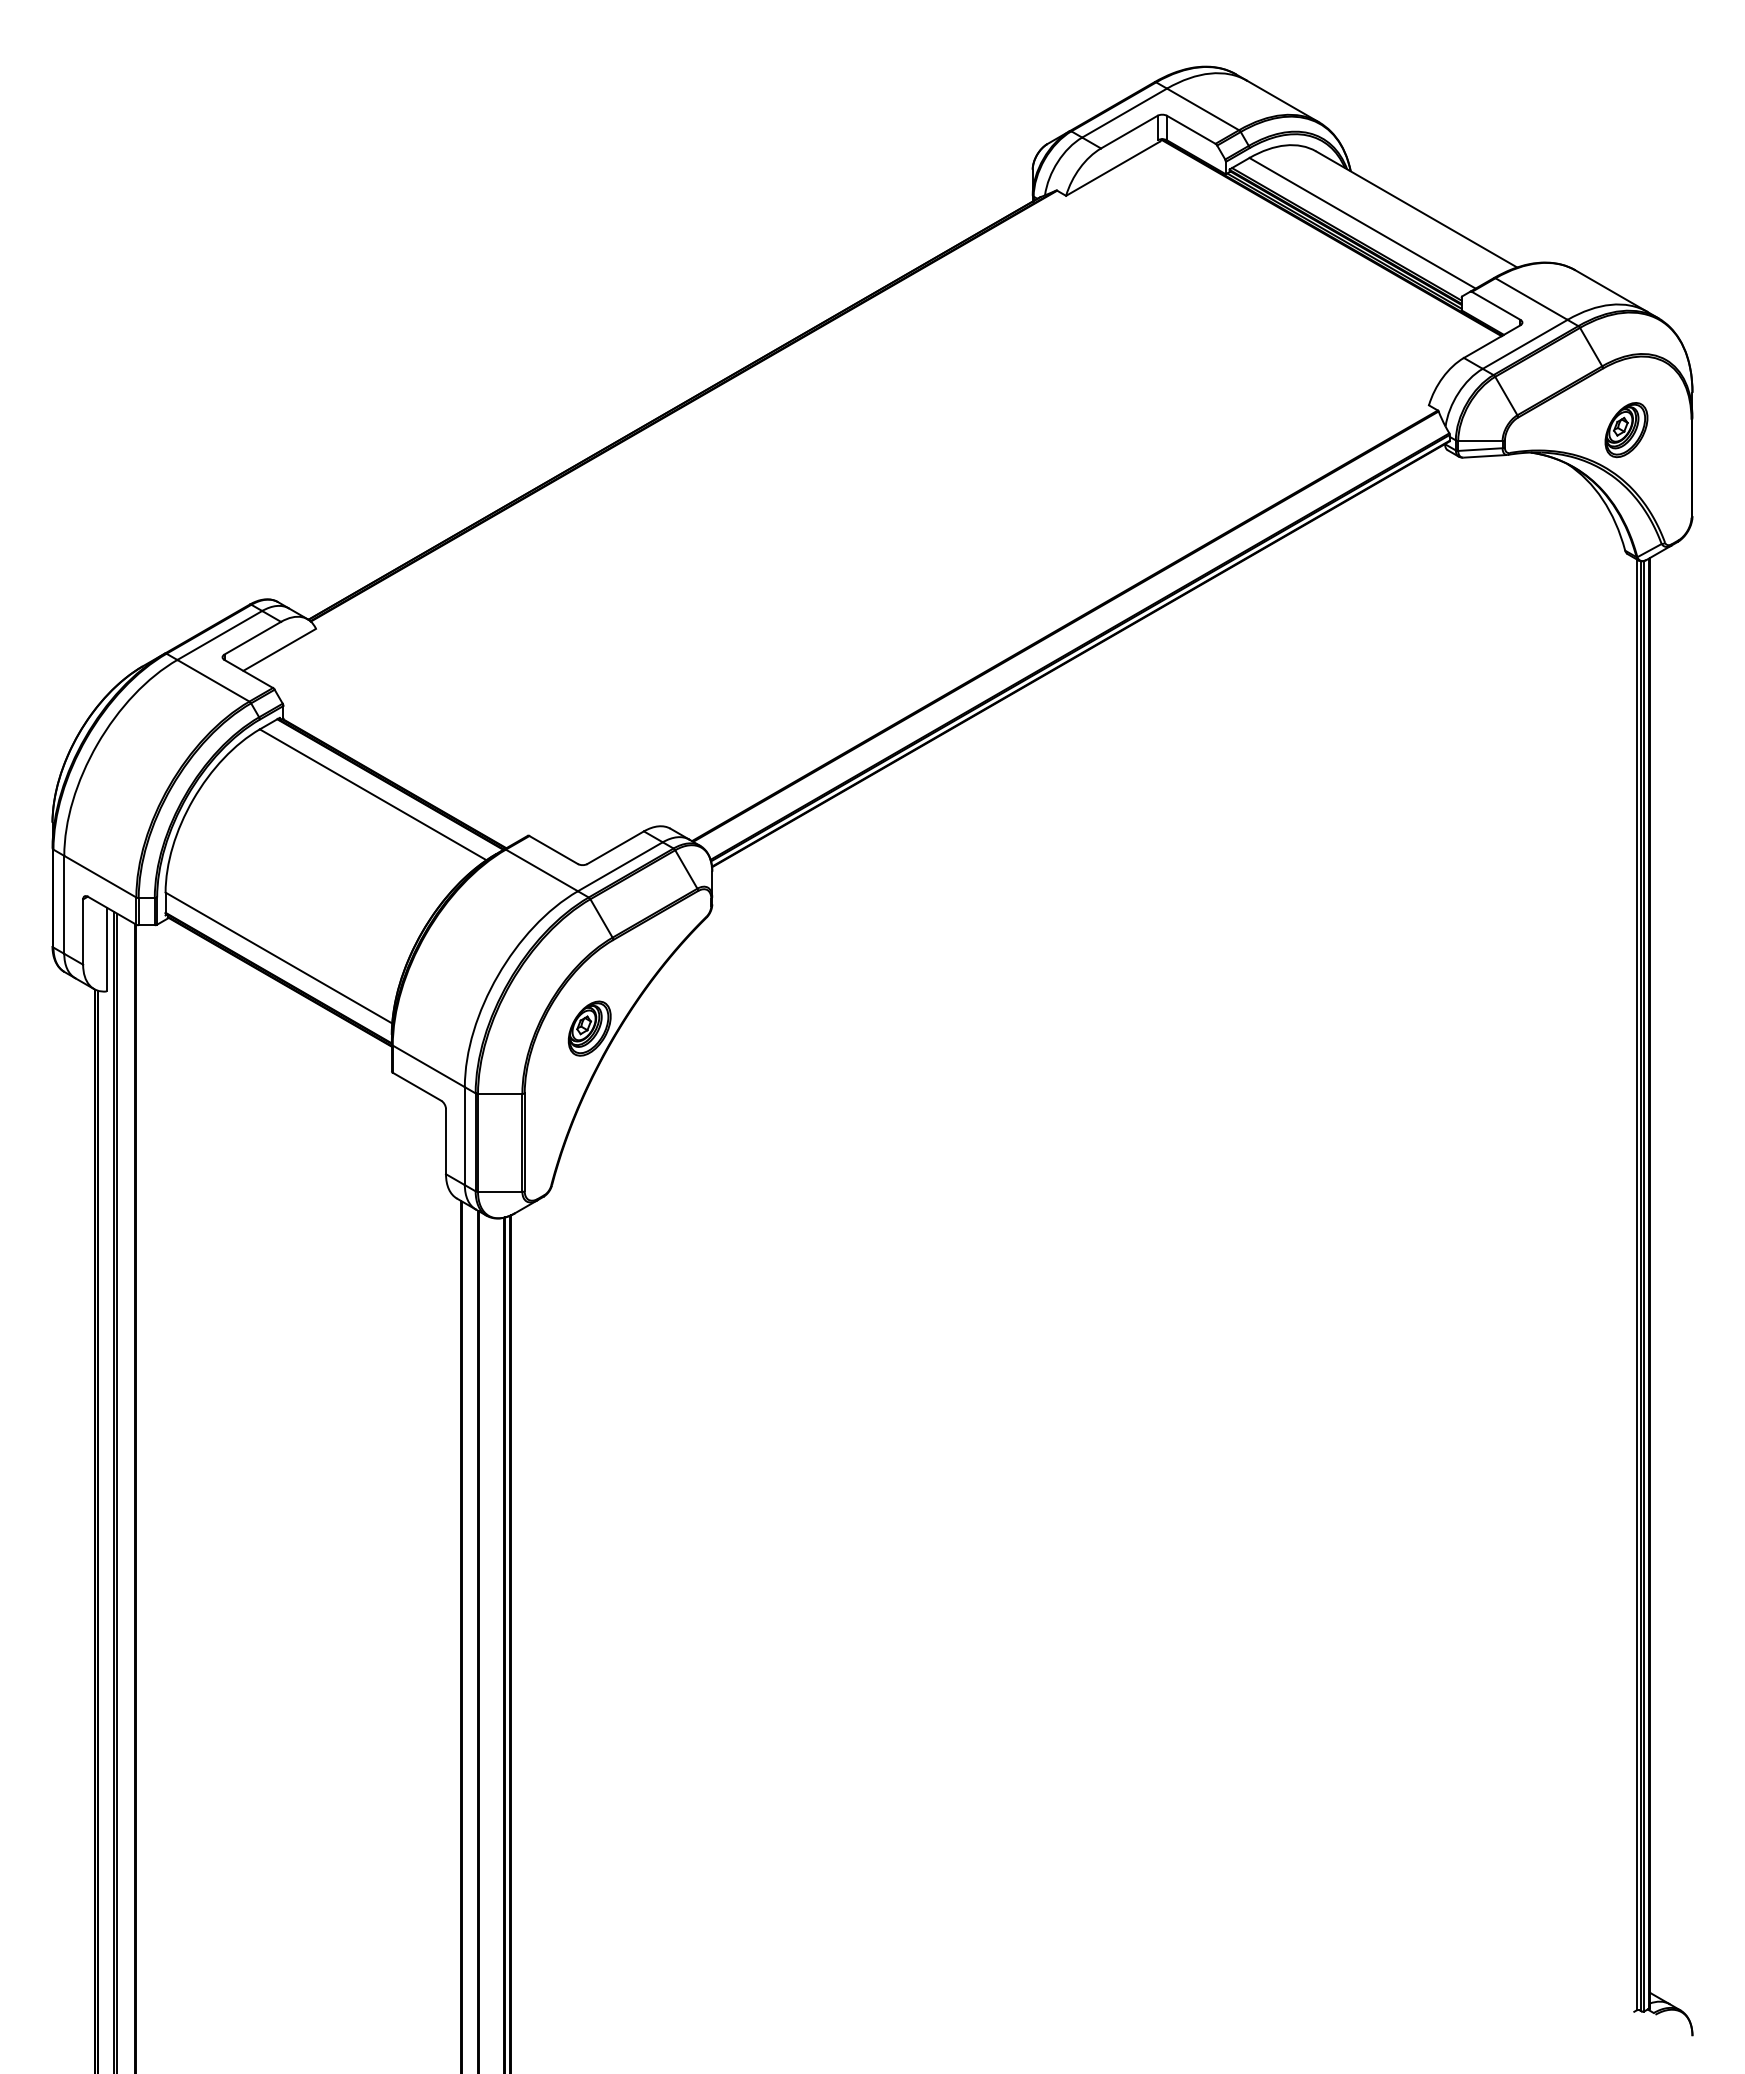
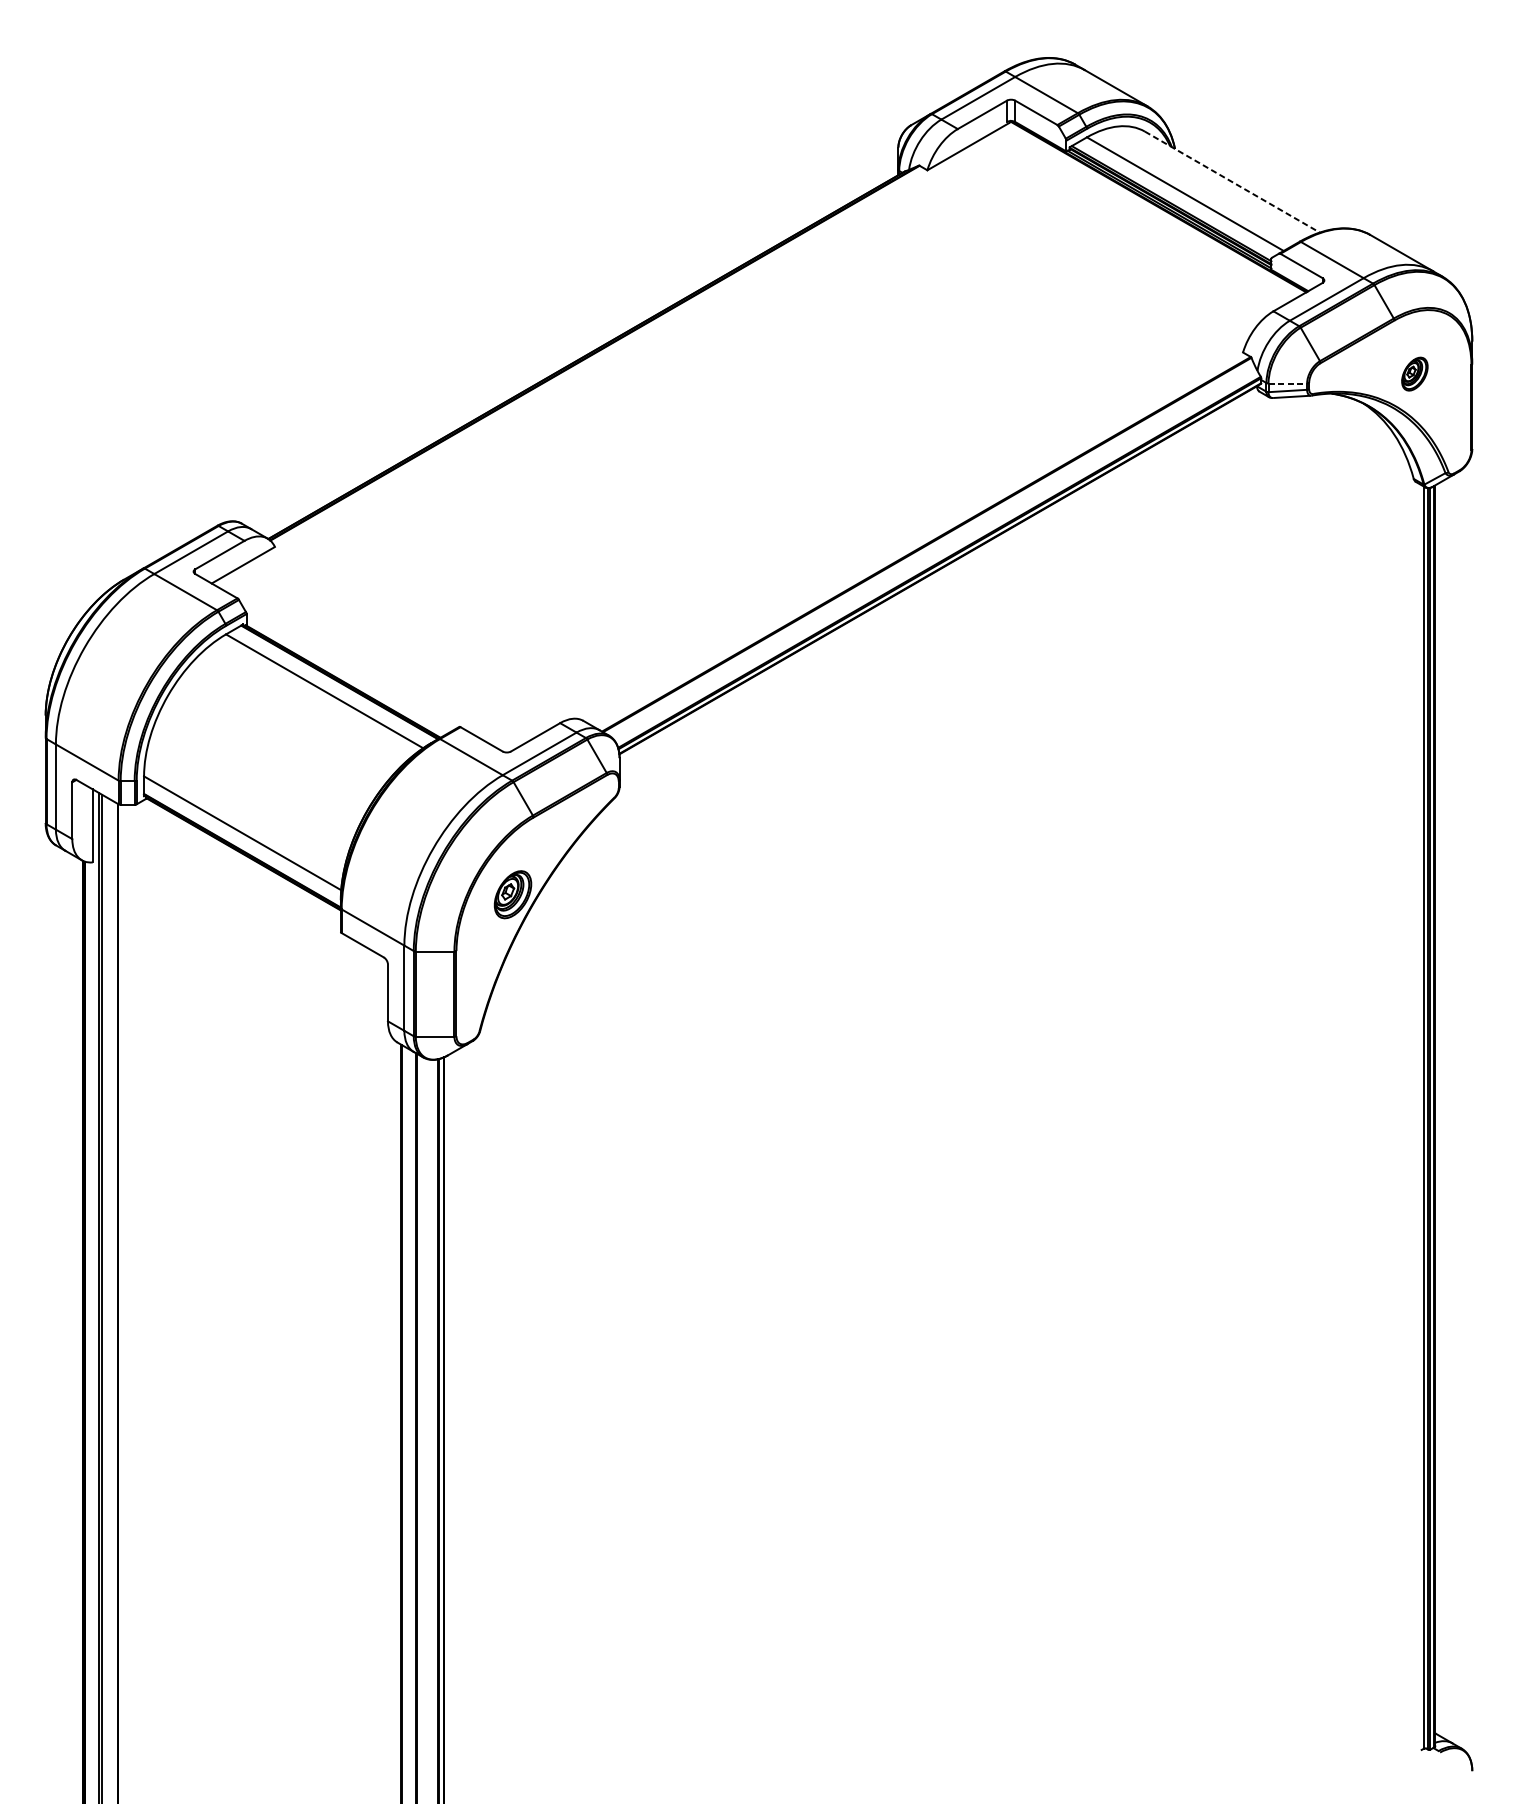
line: (1417, 209) -> (1233, 182), solid -> dashed
part: (1626, 430) -> (1414, 374), size x0.7
line: (1480, 440) -> (1287, 383), solid -> dashed

